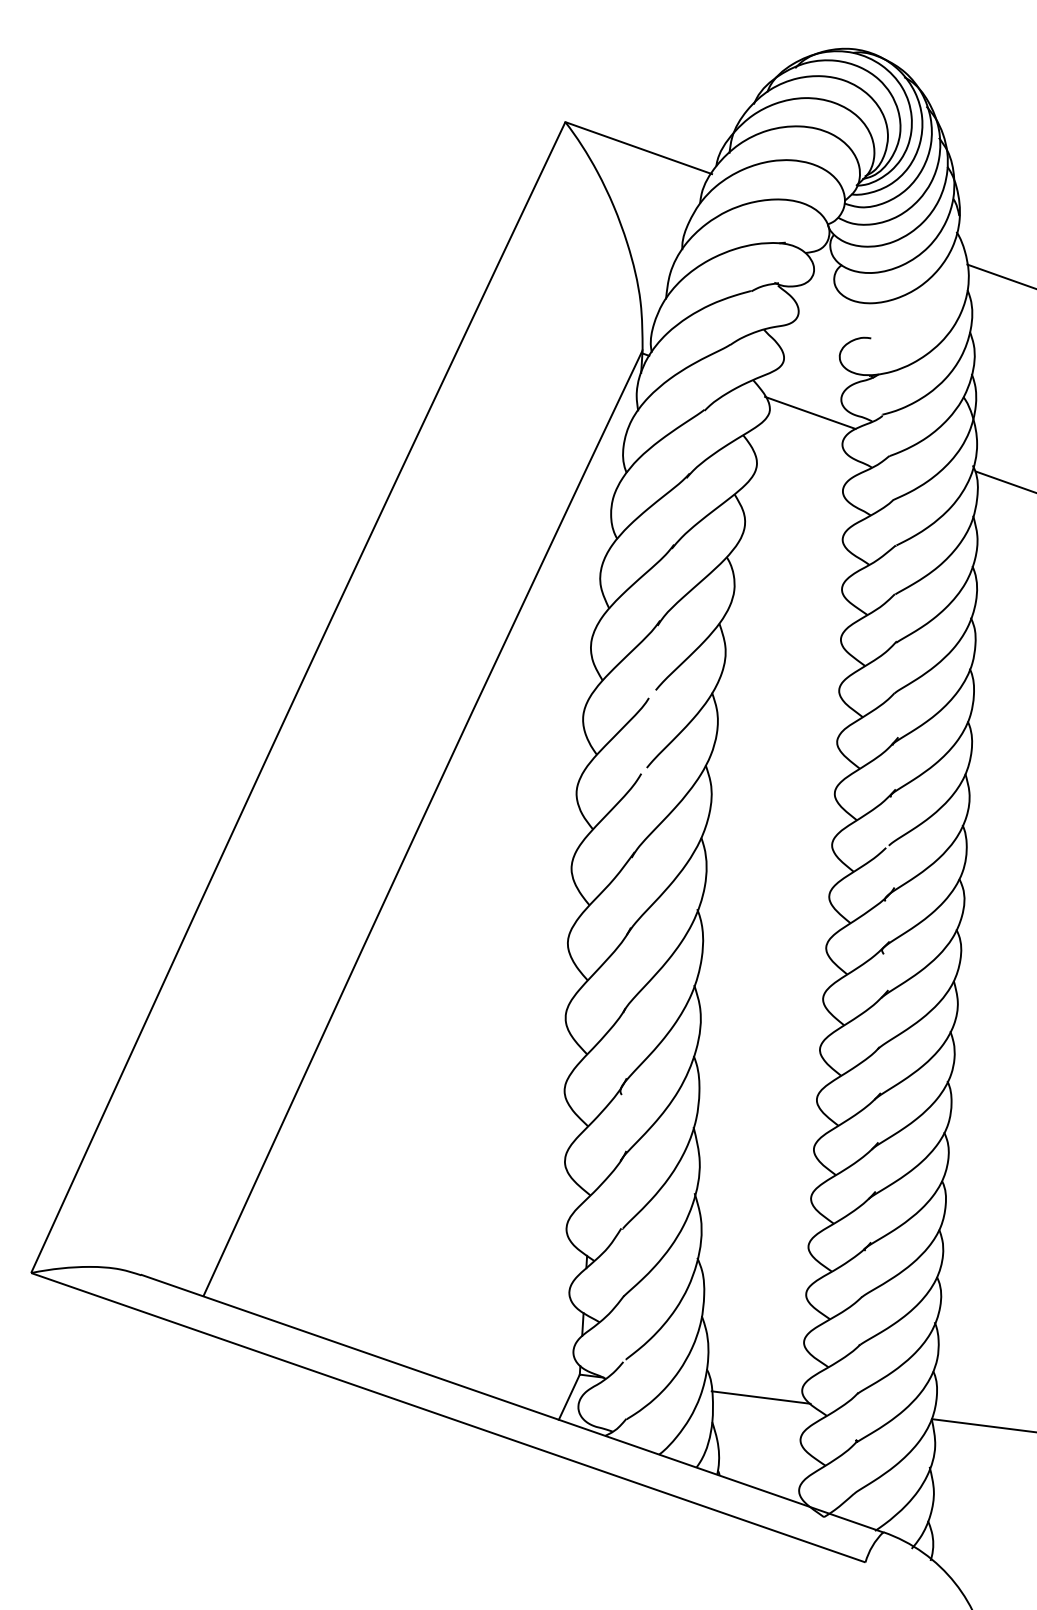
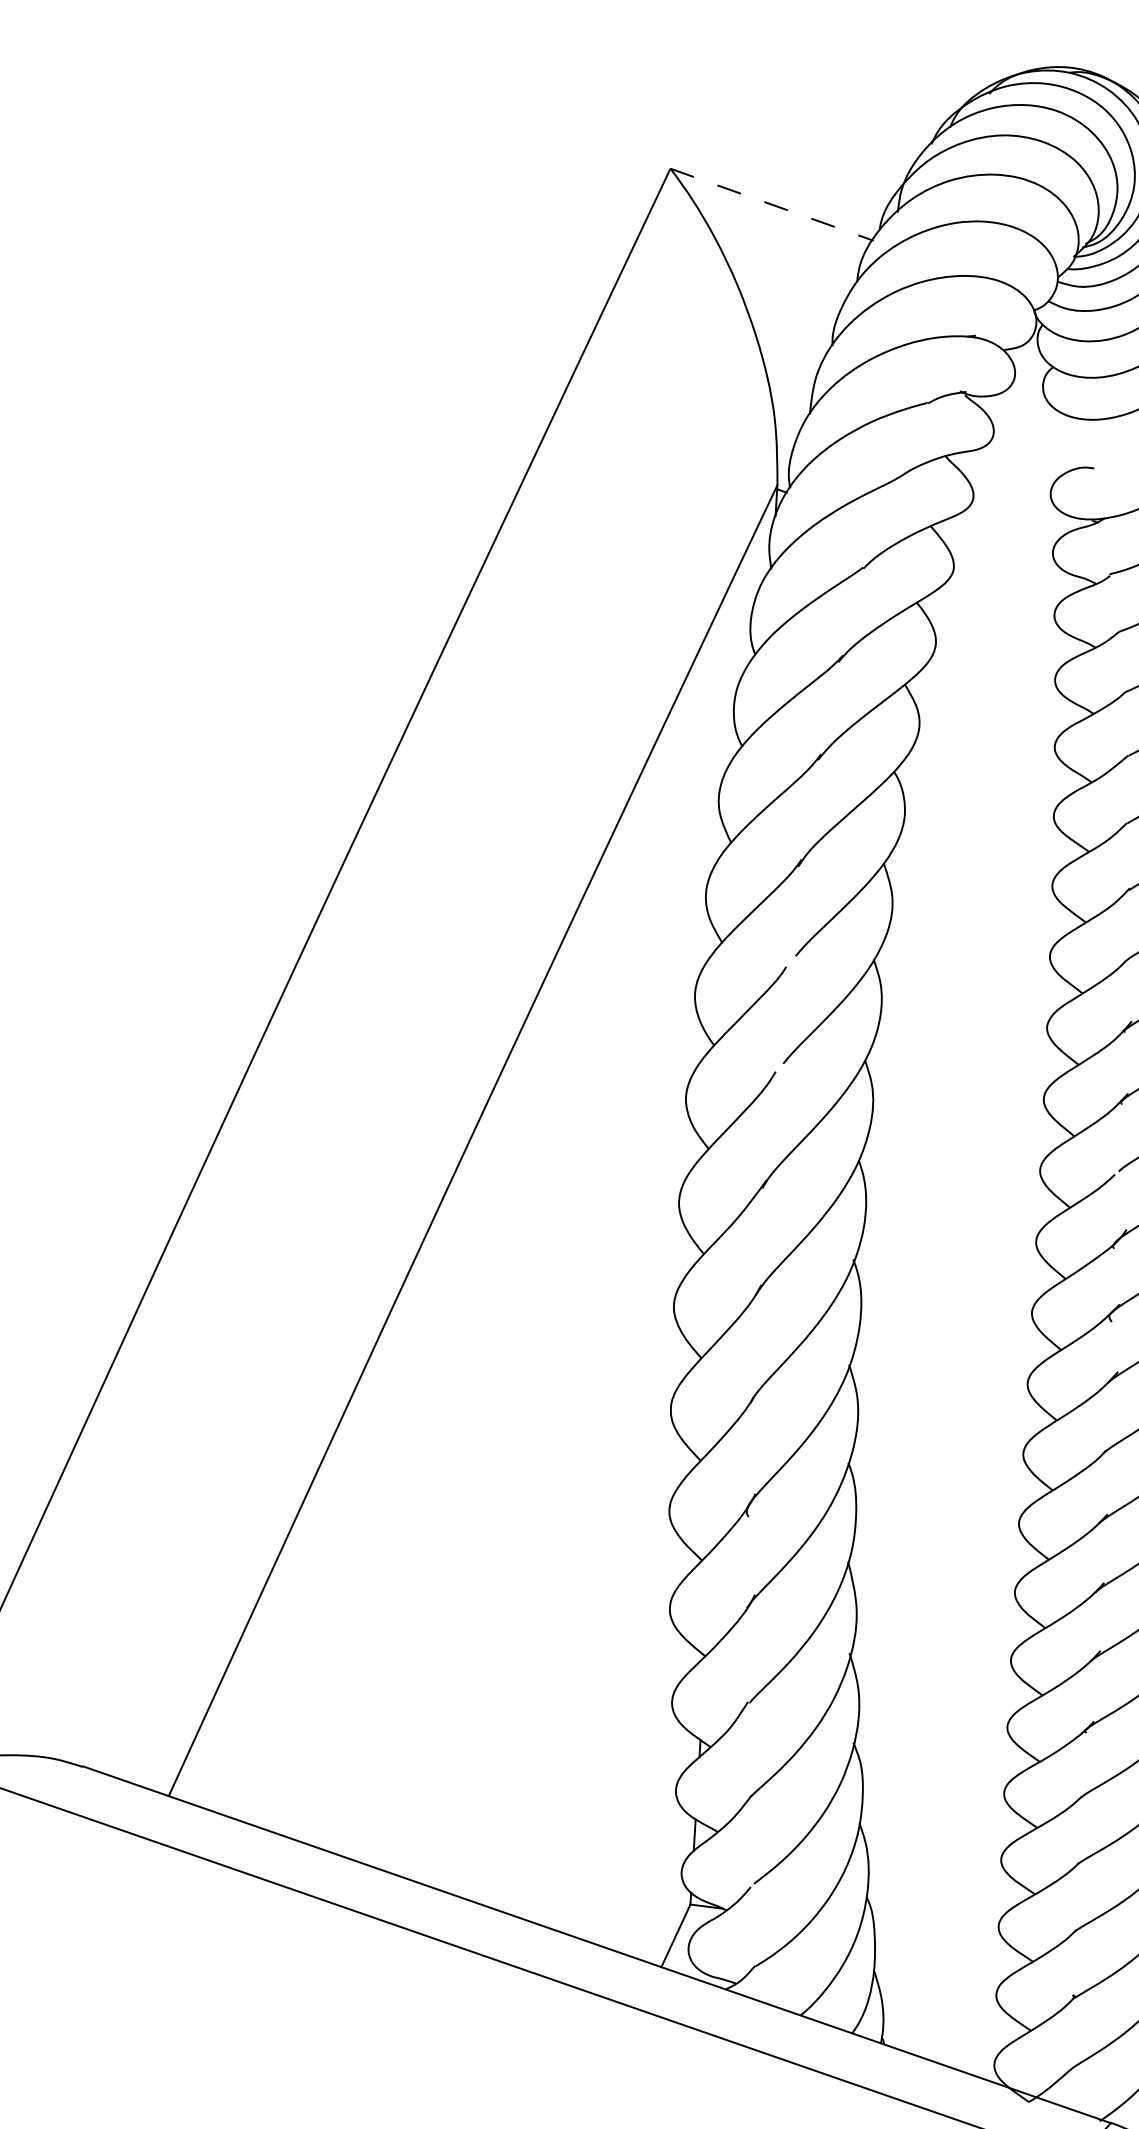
line: (638, 148) -> (771, 205), solid -> dashed
line: (810, 412) -> (1010, 571), removed
line: (760, 1397) -> (940, 1936), removed

